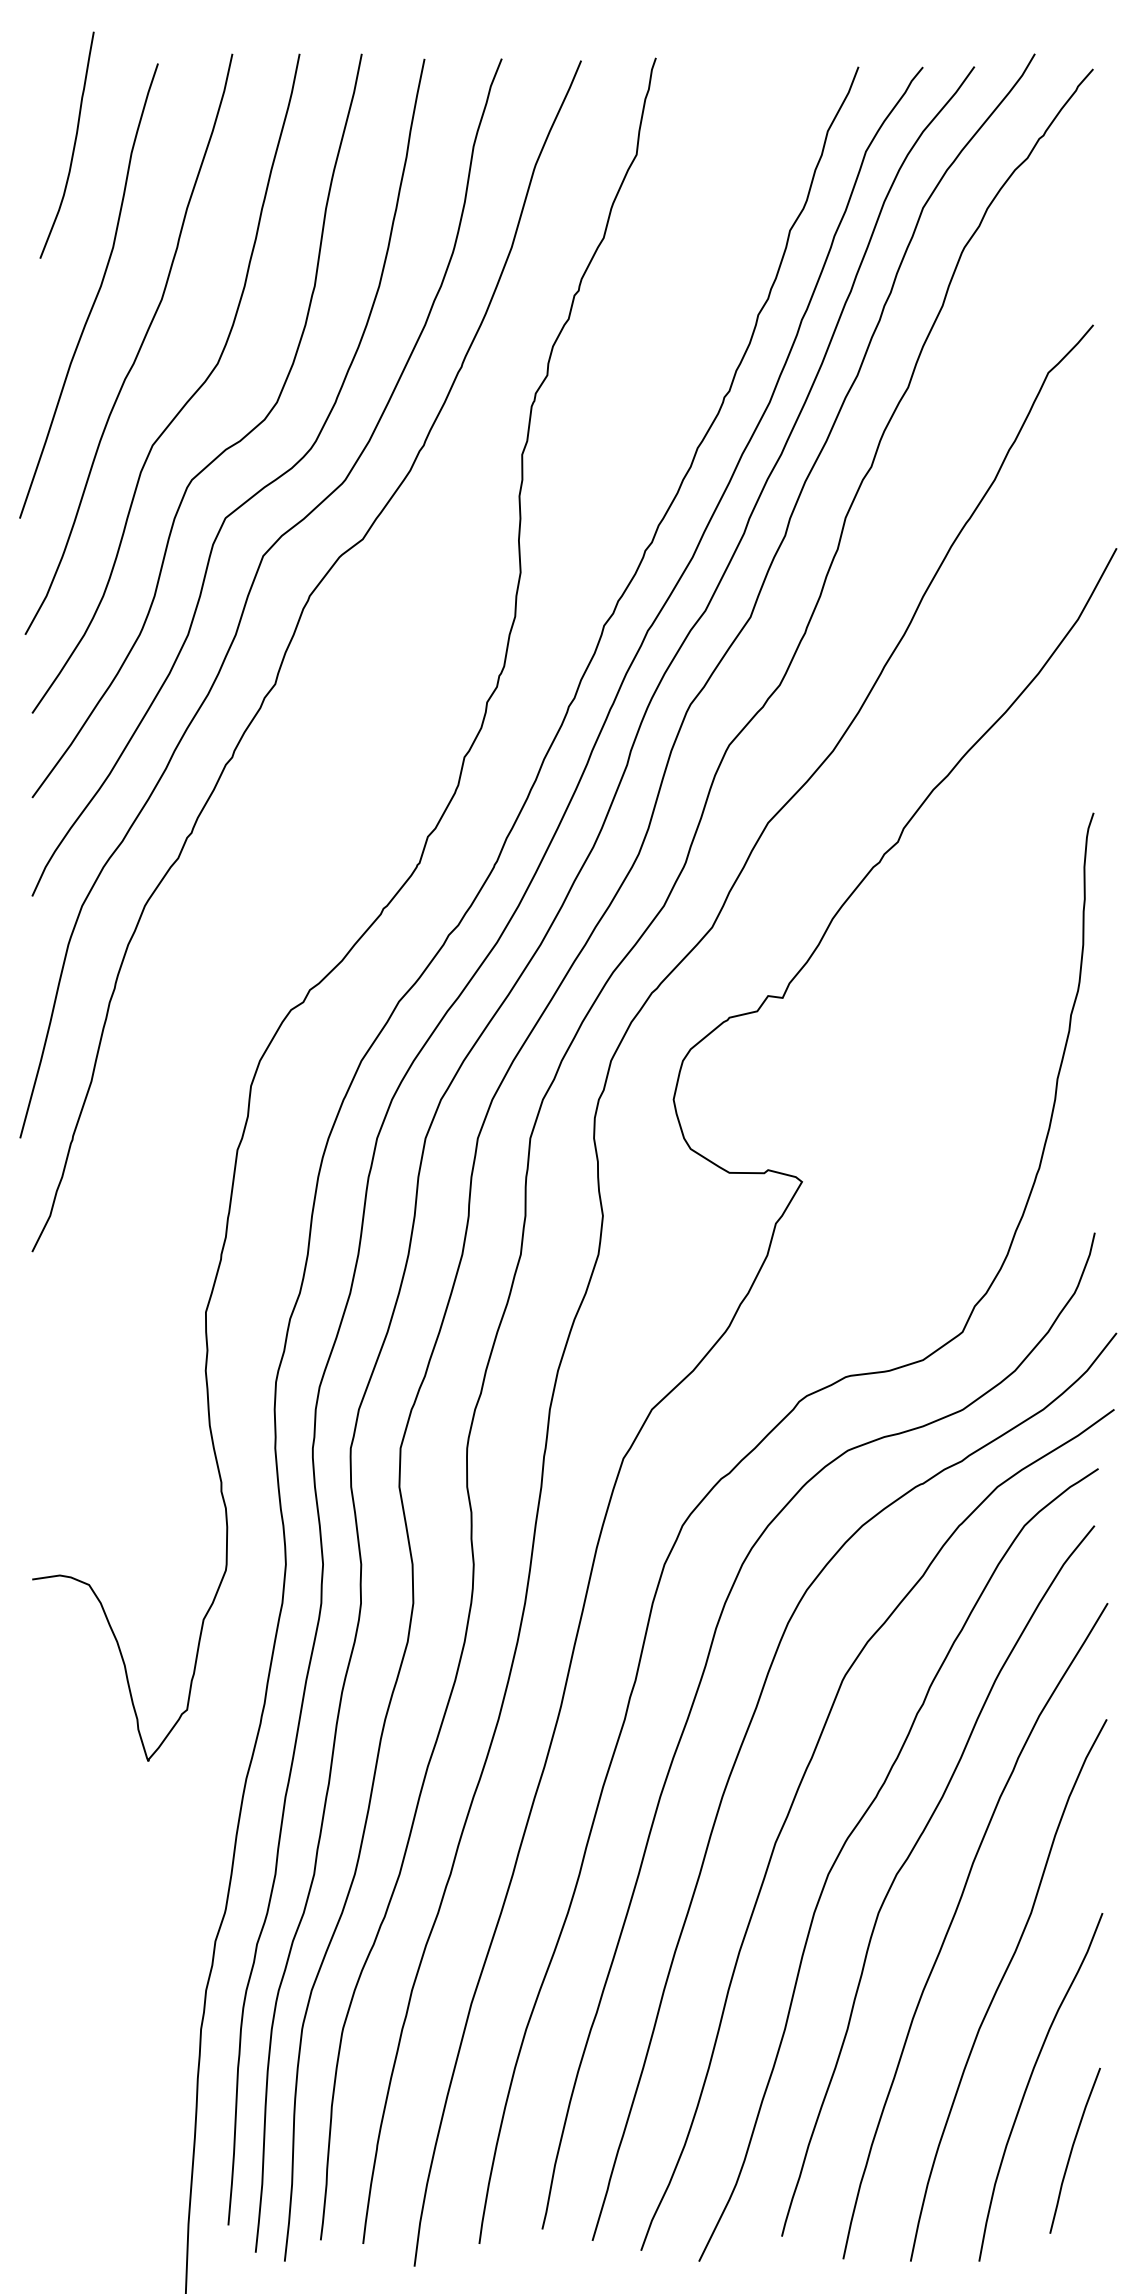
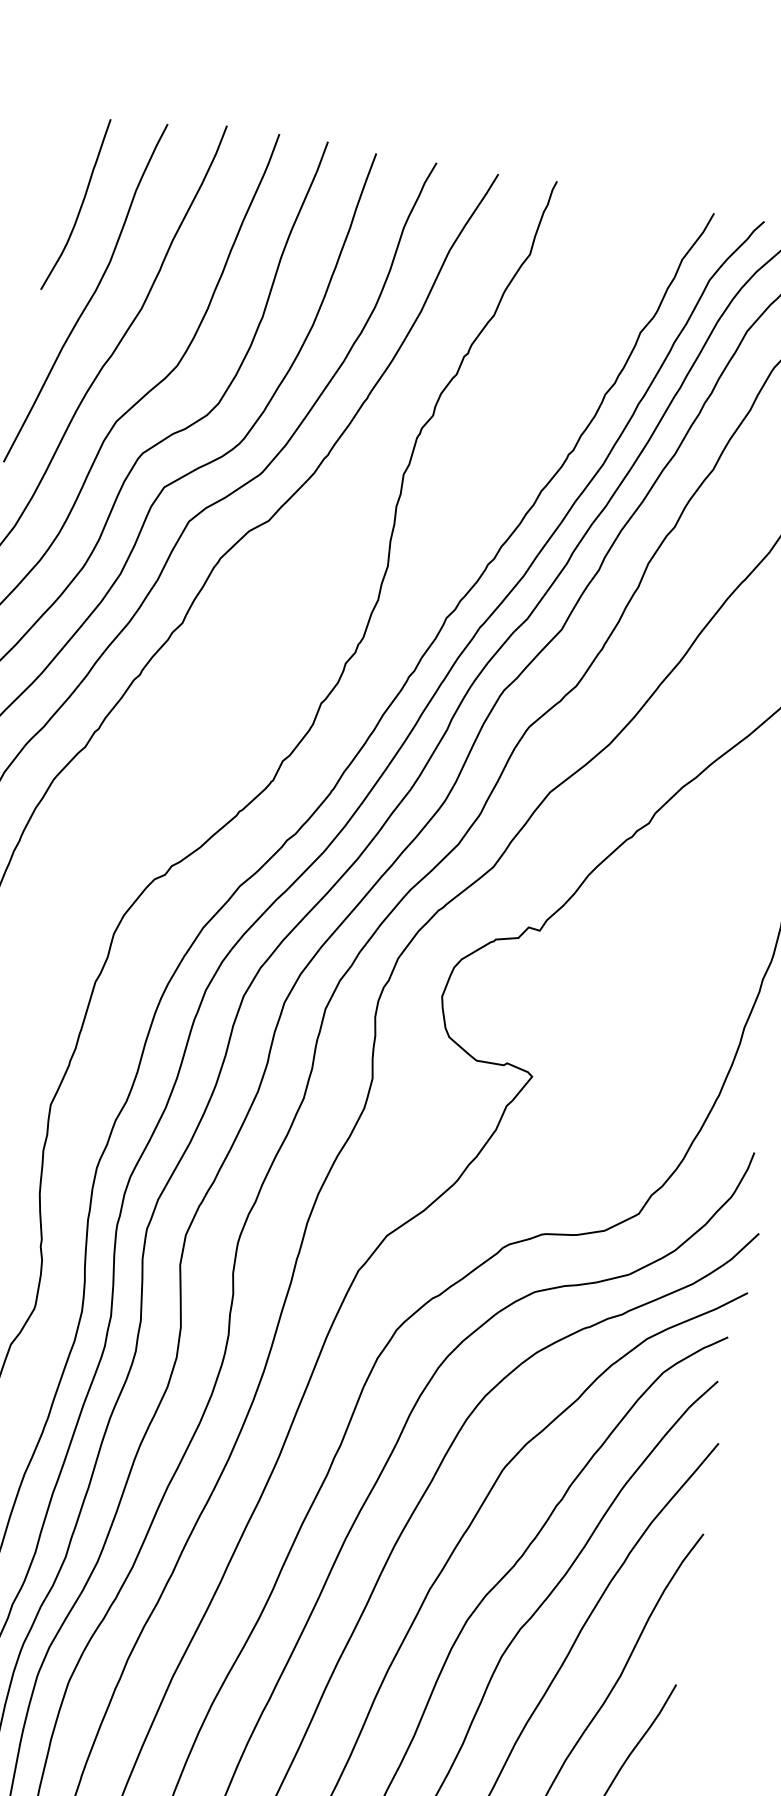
curve: (73, 144) -> (80, 204), moved

